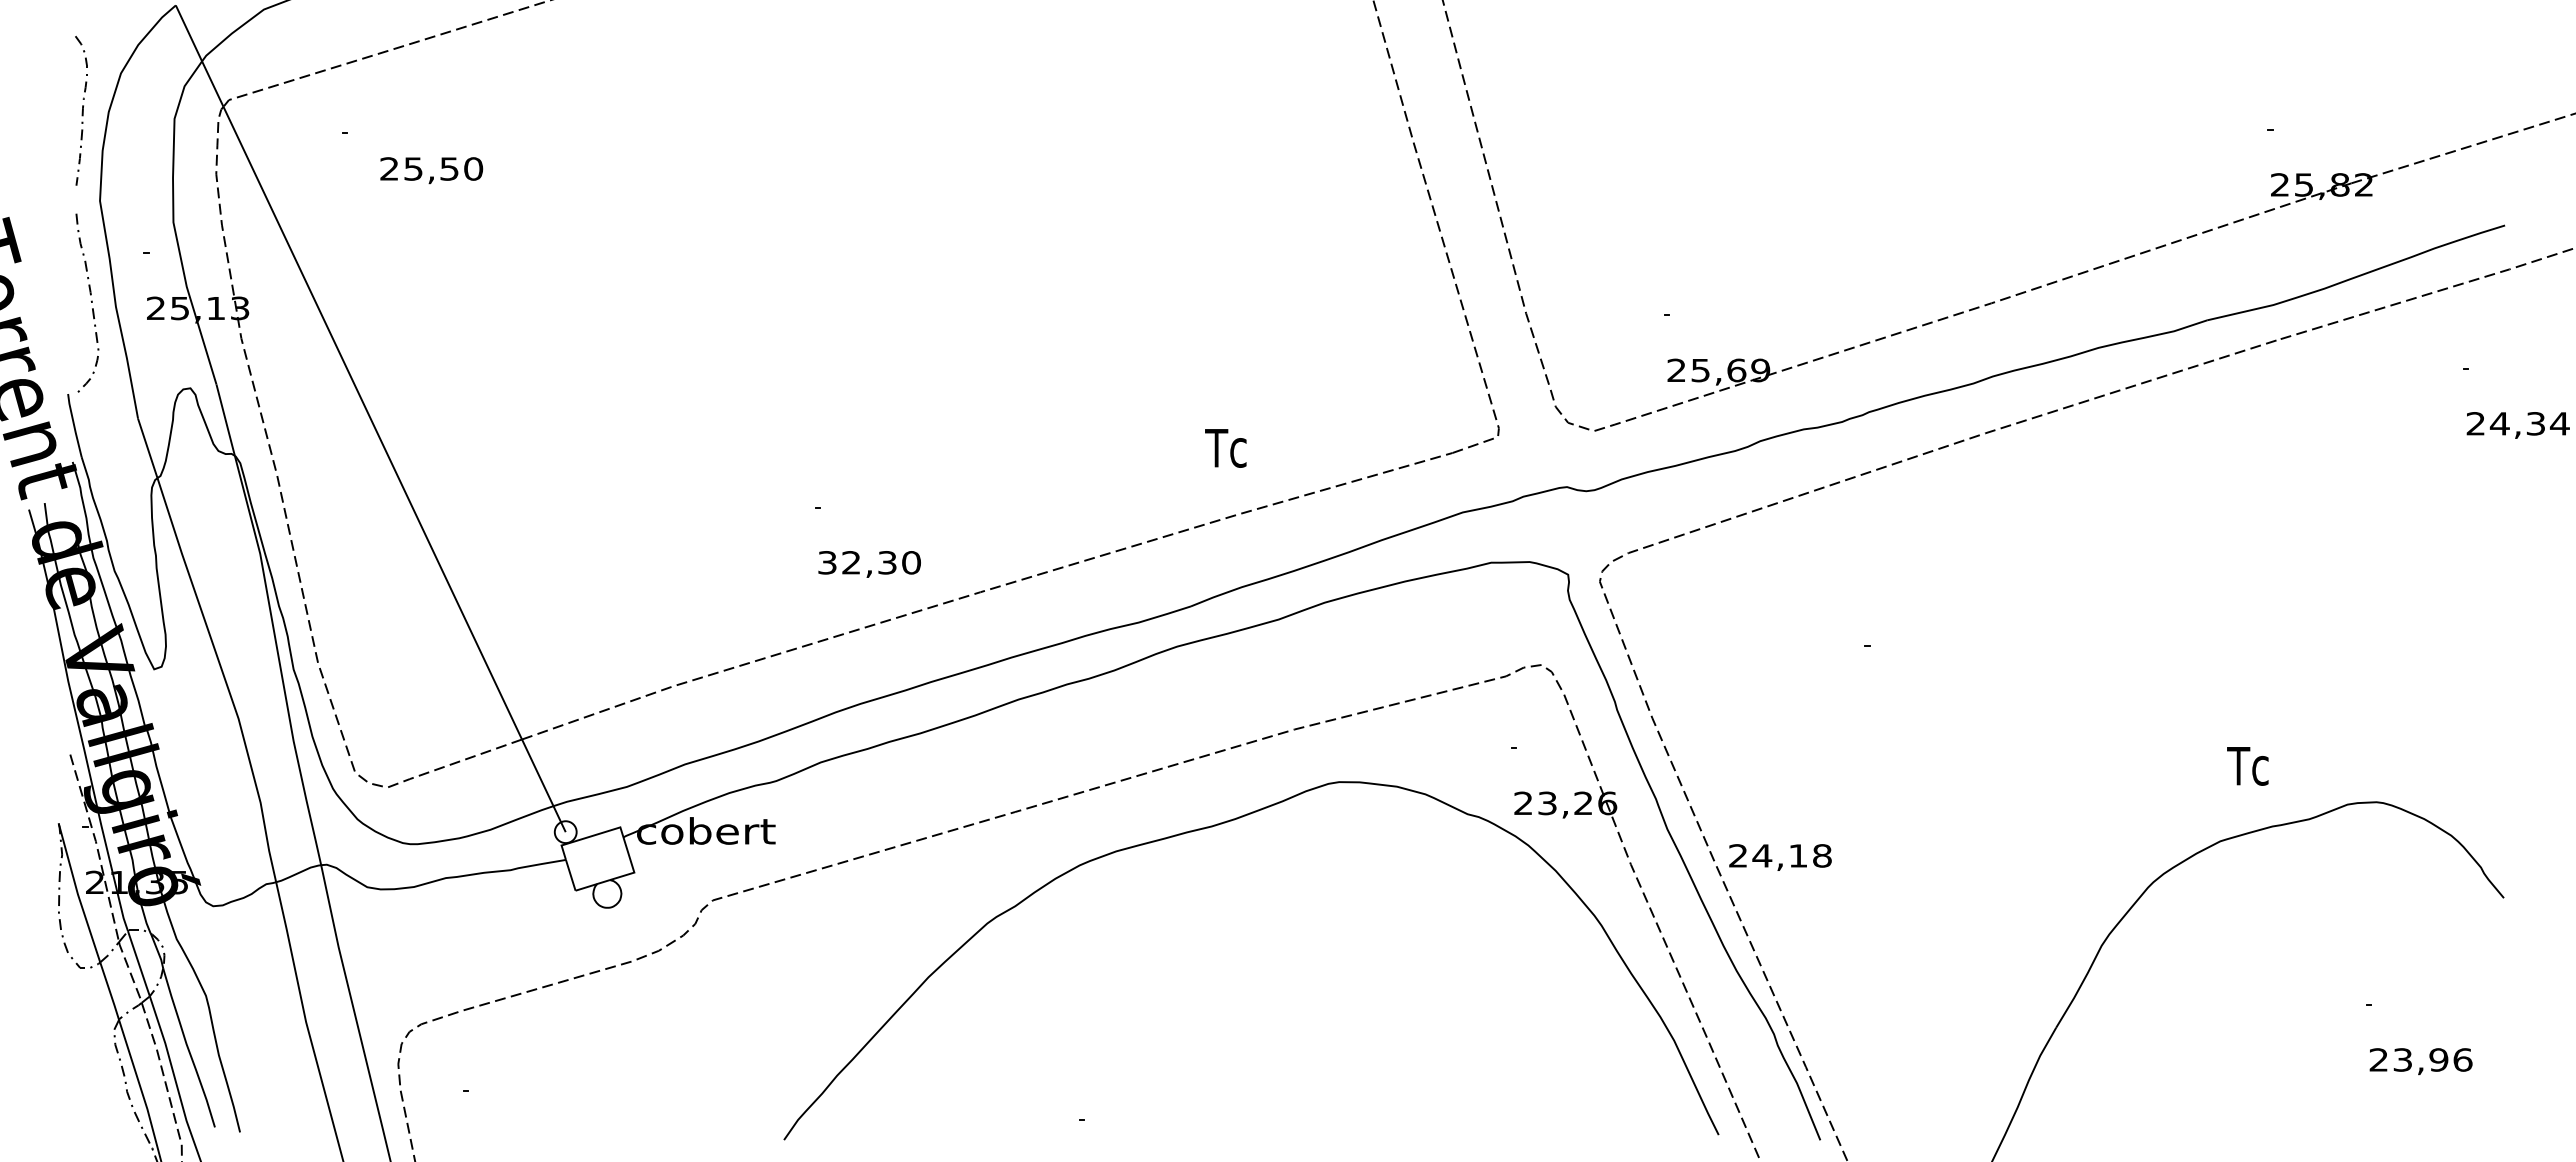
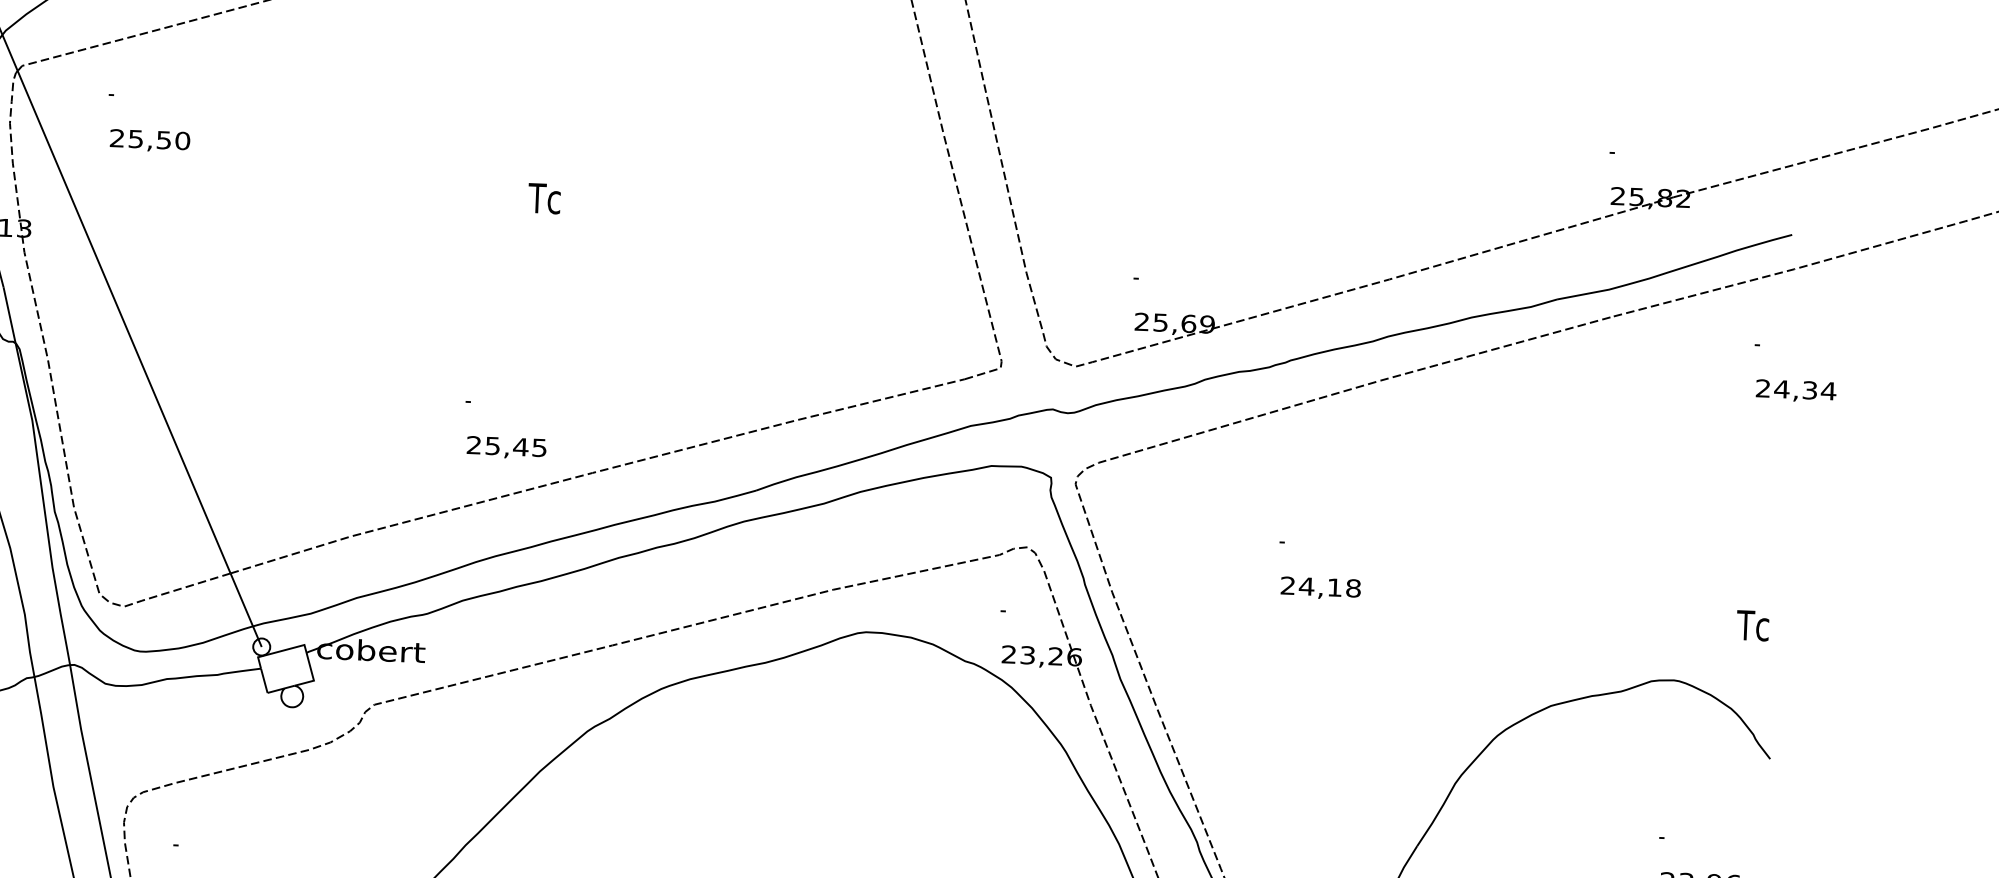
text: (431, 170) -> (149, 140), moved
text: (1225, 448) -> (544, 198), moved
text: (869, 562) -> (506, 446), 32,30 -> 25,45
text: (2247, 766) -> (1752, 625), moved
text: (1780, 857) -> (1320, 588), moved

